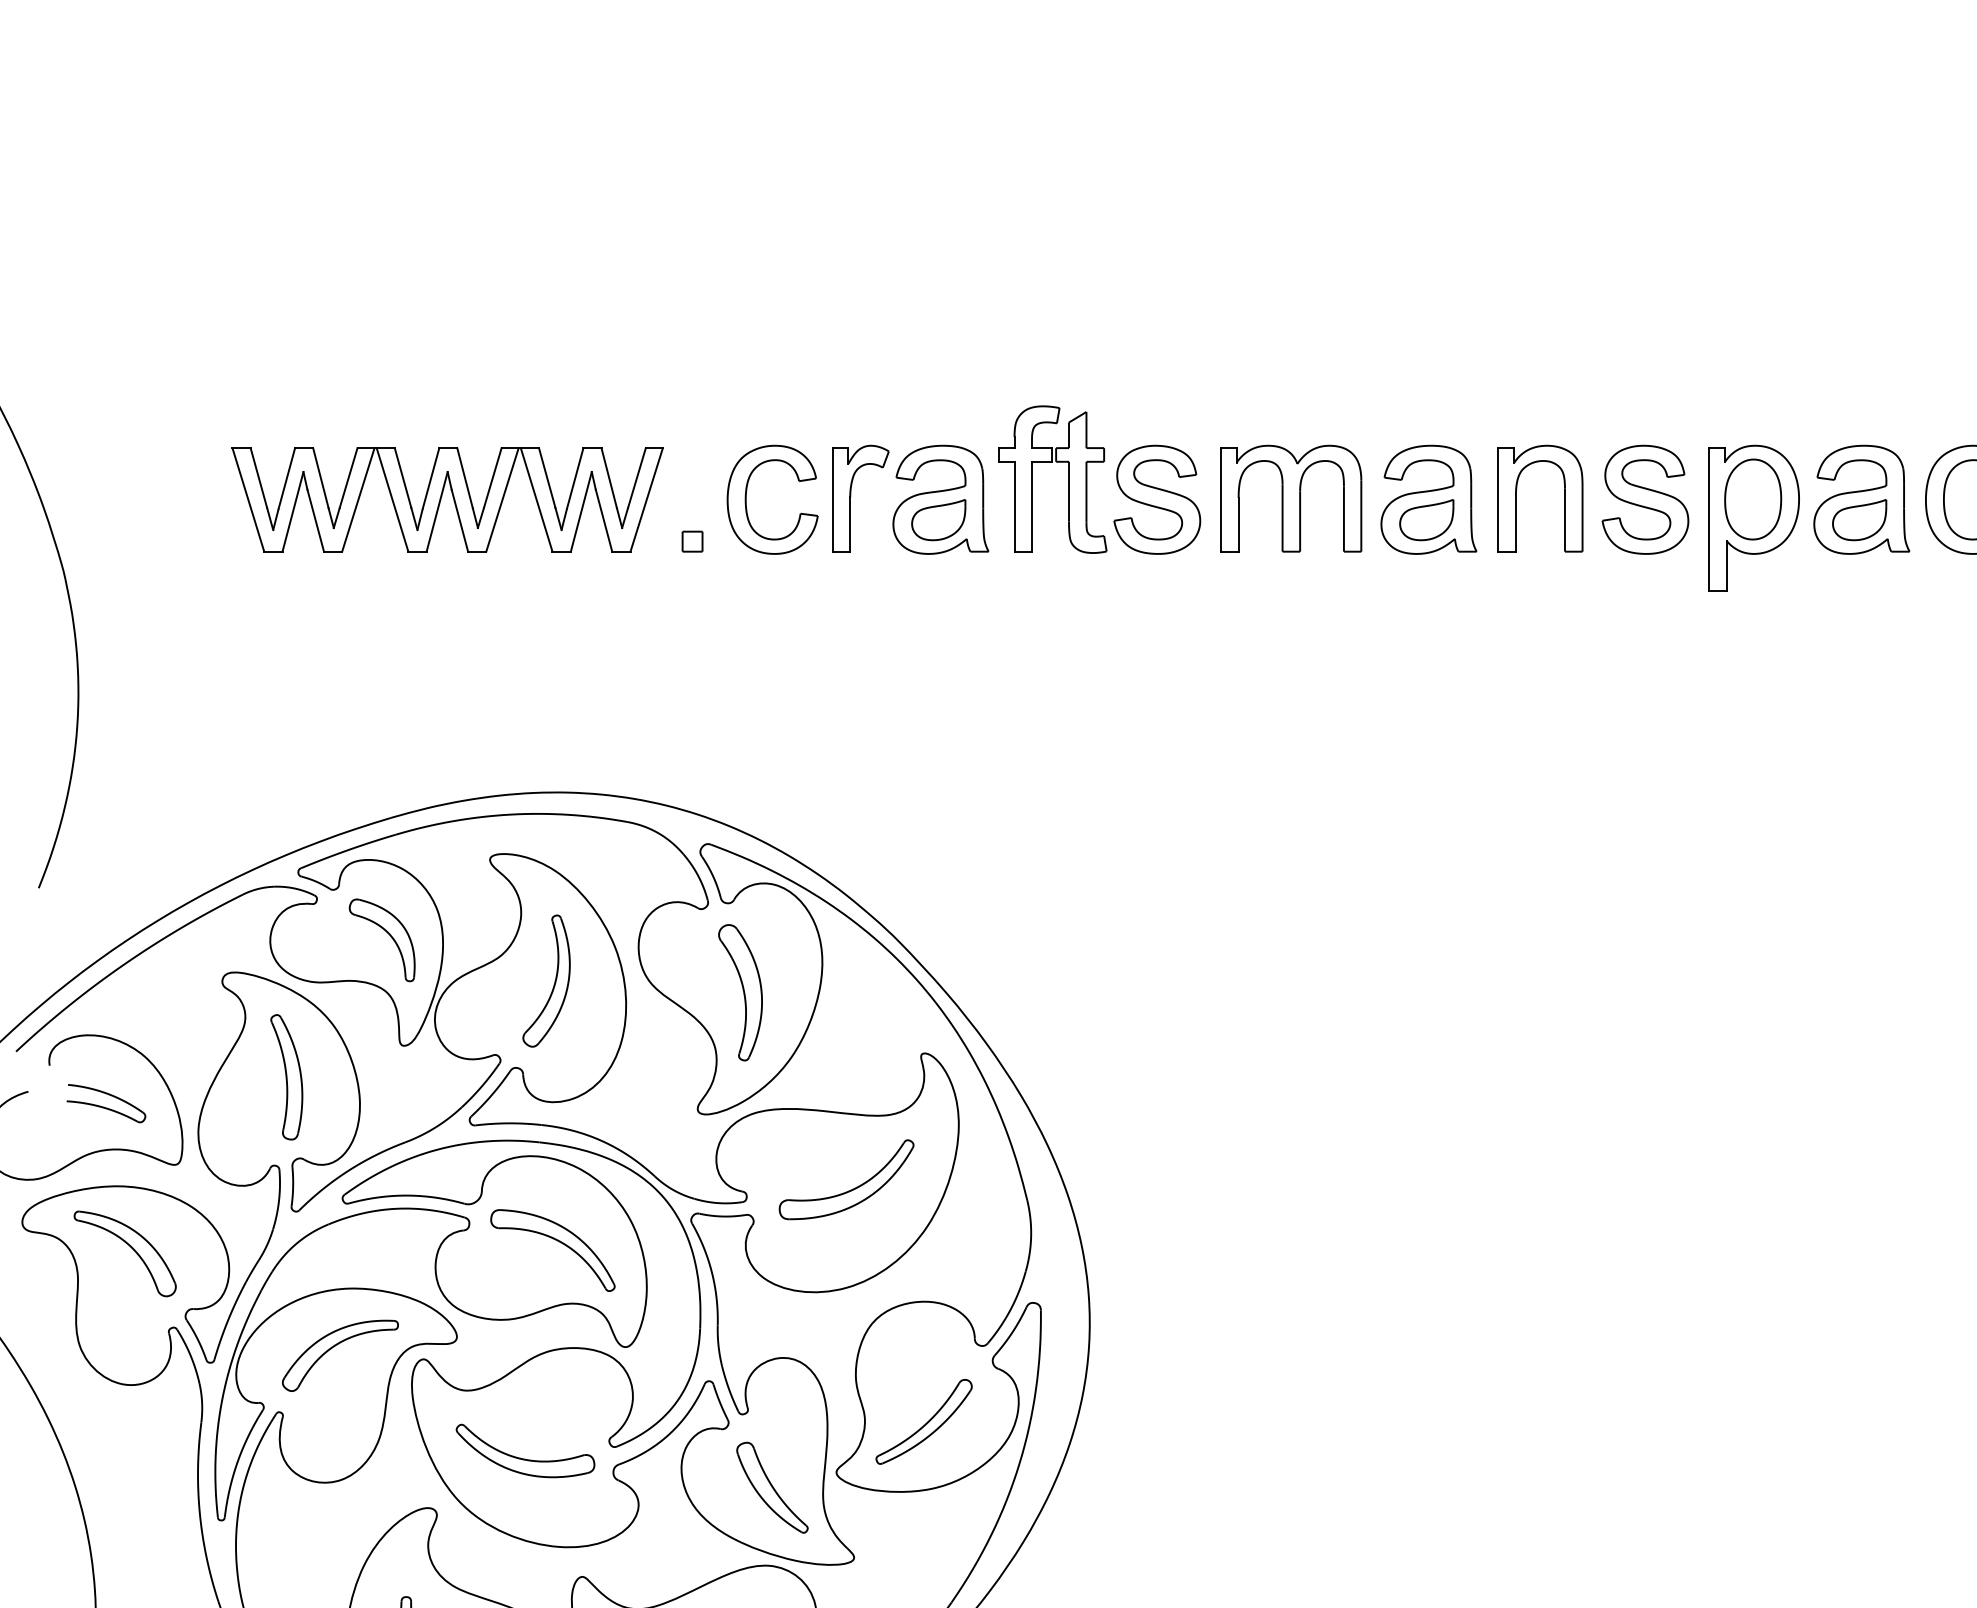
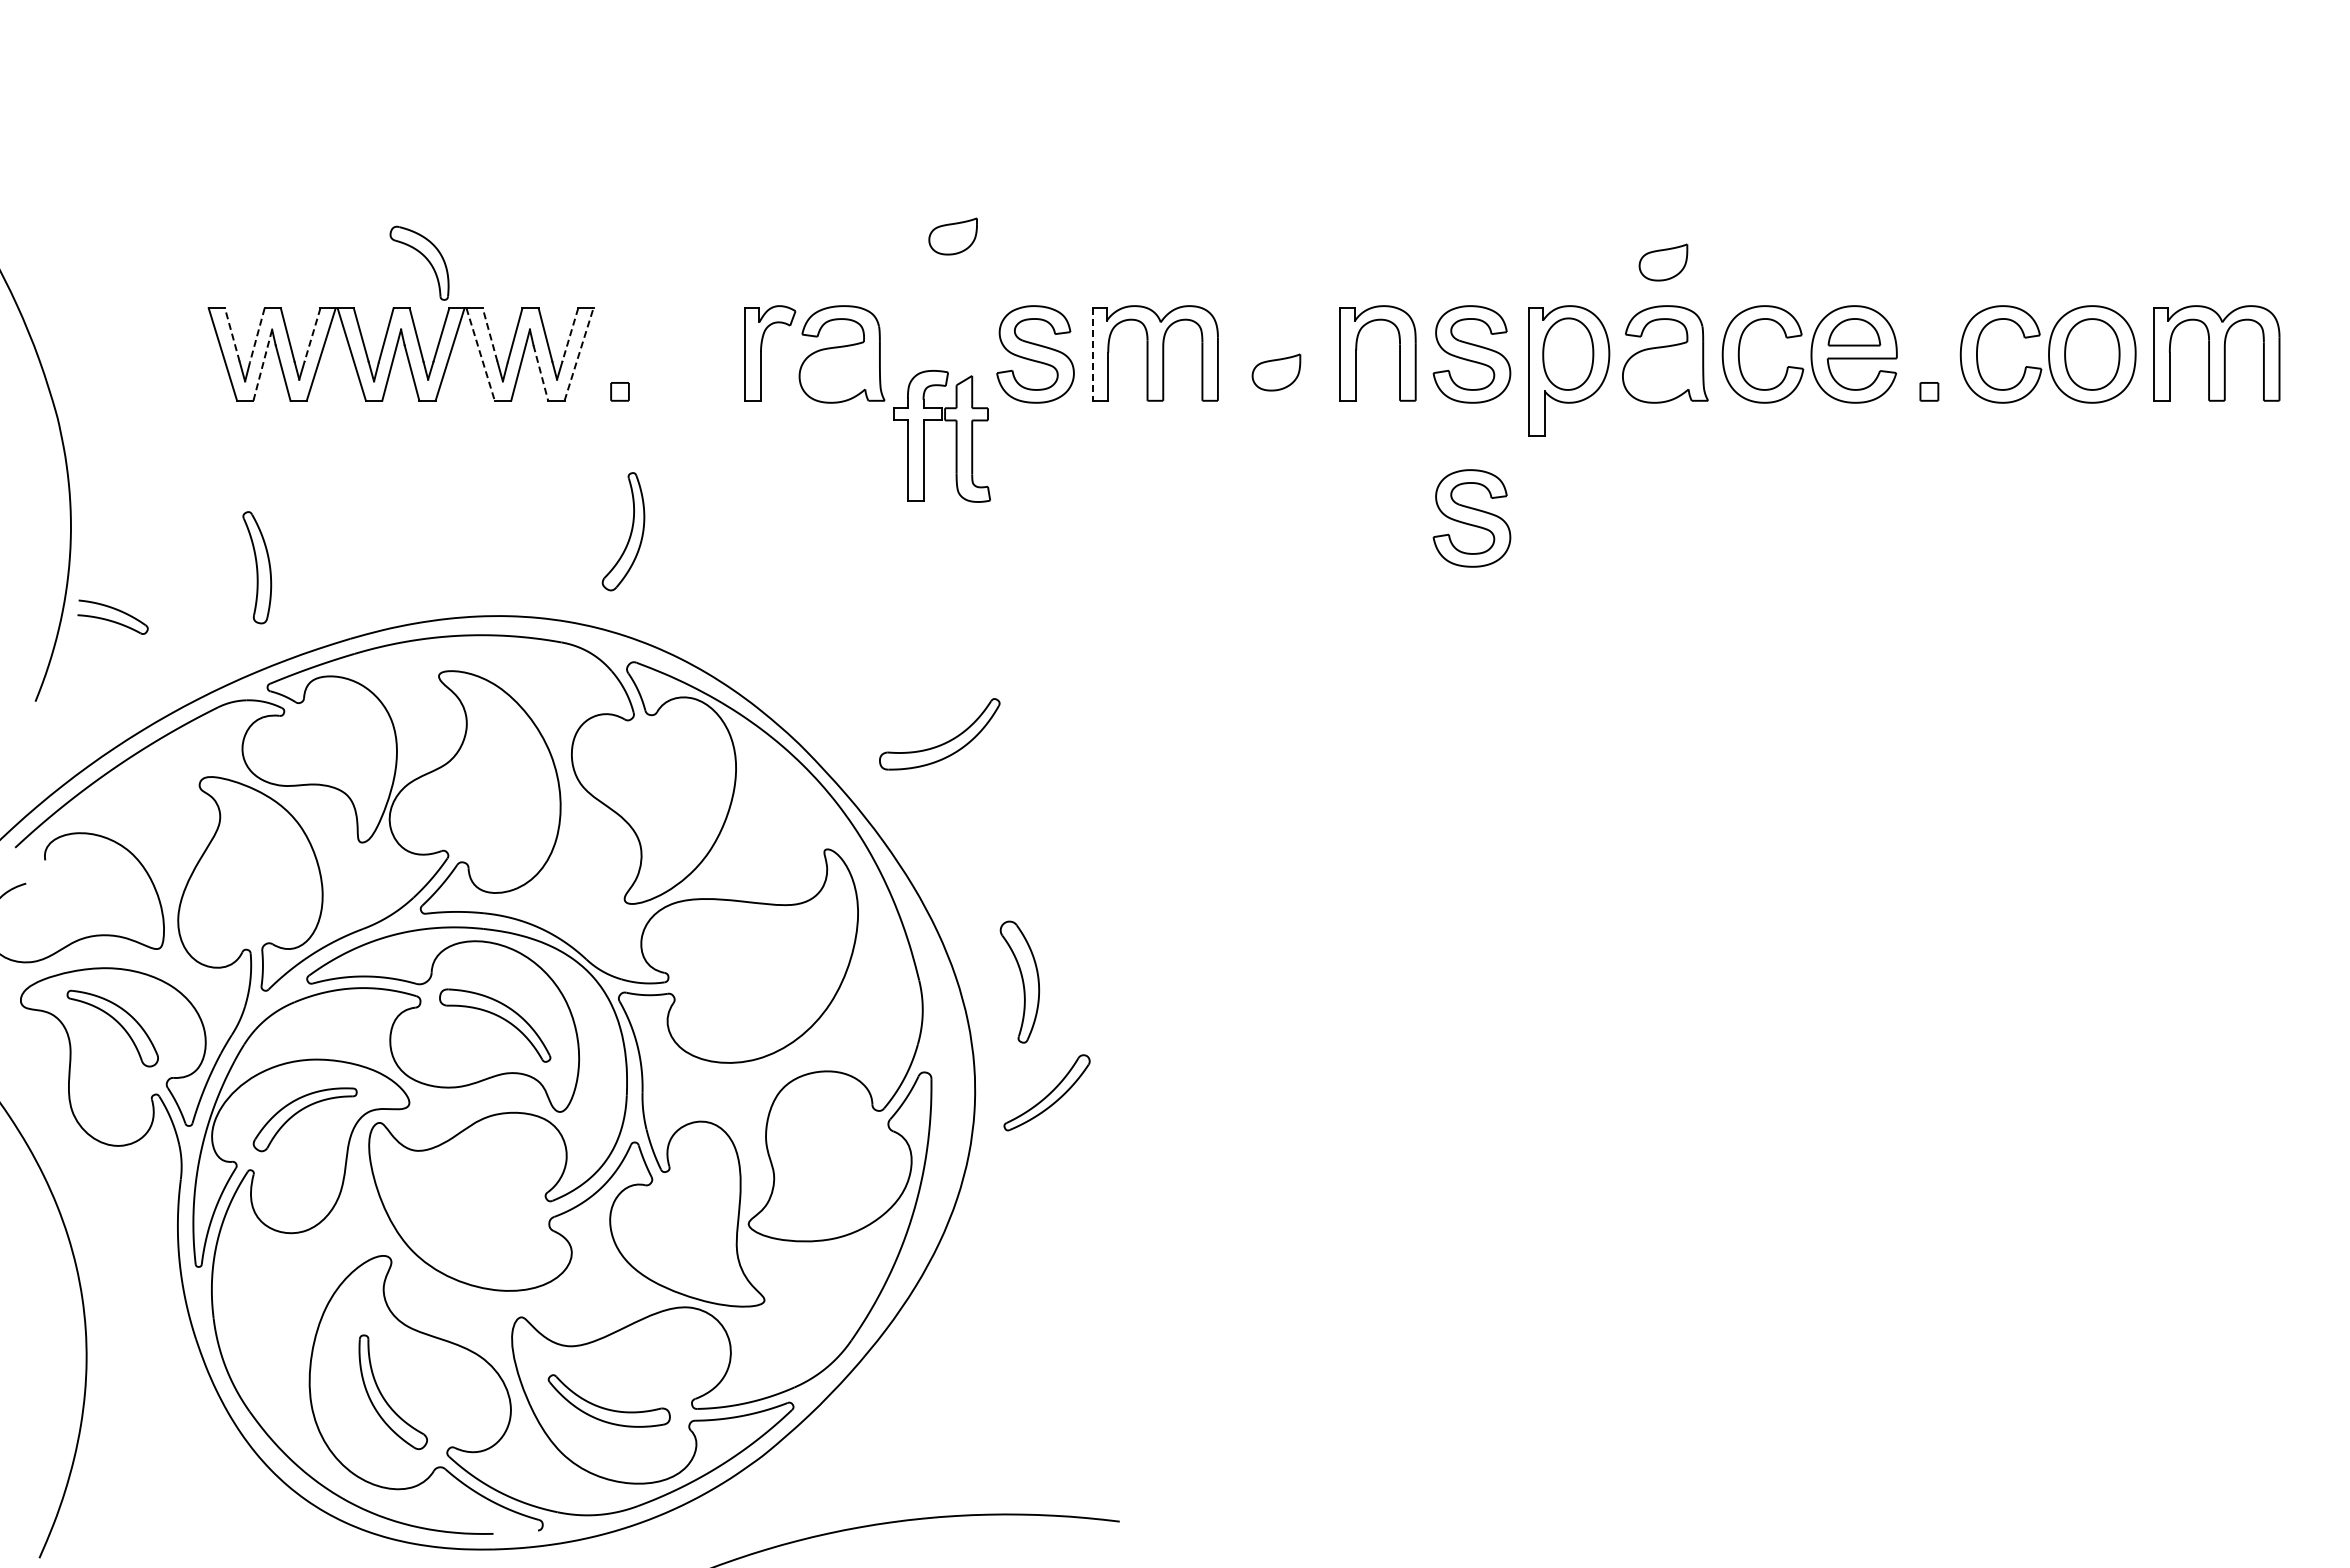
line: (259, 477) -> (232, 334), solid -> dashed
line: (348, 477) -> (312, 334), solid -> dashed
line: (547, 477) -> (490, 334), solid -> dashed
line: (637, 477) -> (570, 334), solid -> dashed
line: (287, 478) -> (257, 335), solid -> dashed
part: (1067, 479) -> (955, 436), moved
line: (536, 499) -> (480, 354), solid -> dashed
line: (647, 499) -> (579, 354), solid -> dashed
part: (746, 499) -> (668, 354), removed
part: (1429, 499) -> (1278, 354), removed
line: (1221, 501) -> (1092, 355), solid -> dashed
line: (292, 512) -> (262, 365), solid -> dashed
part: (938, 520) -> (952, 236), moved
part: (1859, 520) -> (1663, 262), moved
line: (603, 521) -> (540, 373), solid -> dashed
part: (1644, 683) -> (1471, 518), added
part: (387, 933) -> (424, 257), moved
part: (554, 980) -> (630, 531), moved
part: (740, 992) -> (1019, 981), moved
part: (287, 1077) -> (257, 567), moved
part: (105, 1102) -> (112, 616), moved
part: (851, 1188) -> (944, 742), moved
part: (923, 1421) -> (1046, 1092), moved
part: (525, 1458) -> (470, 1211), removed
part: (772, 1487) -> (691, 1237), removed

